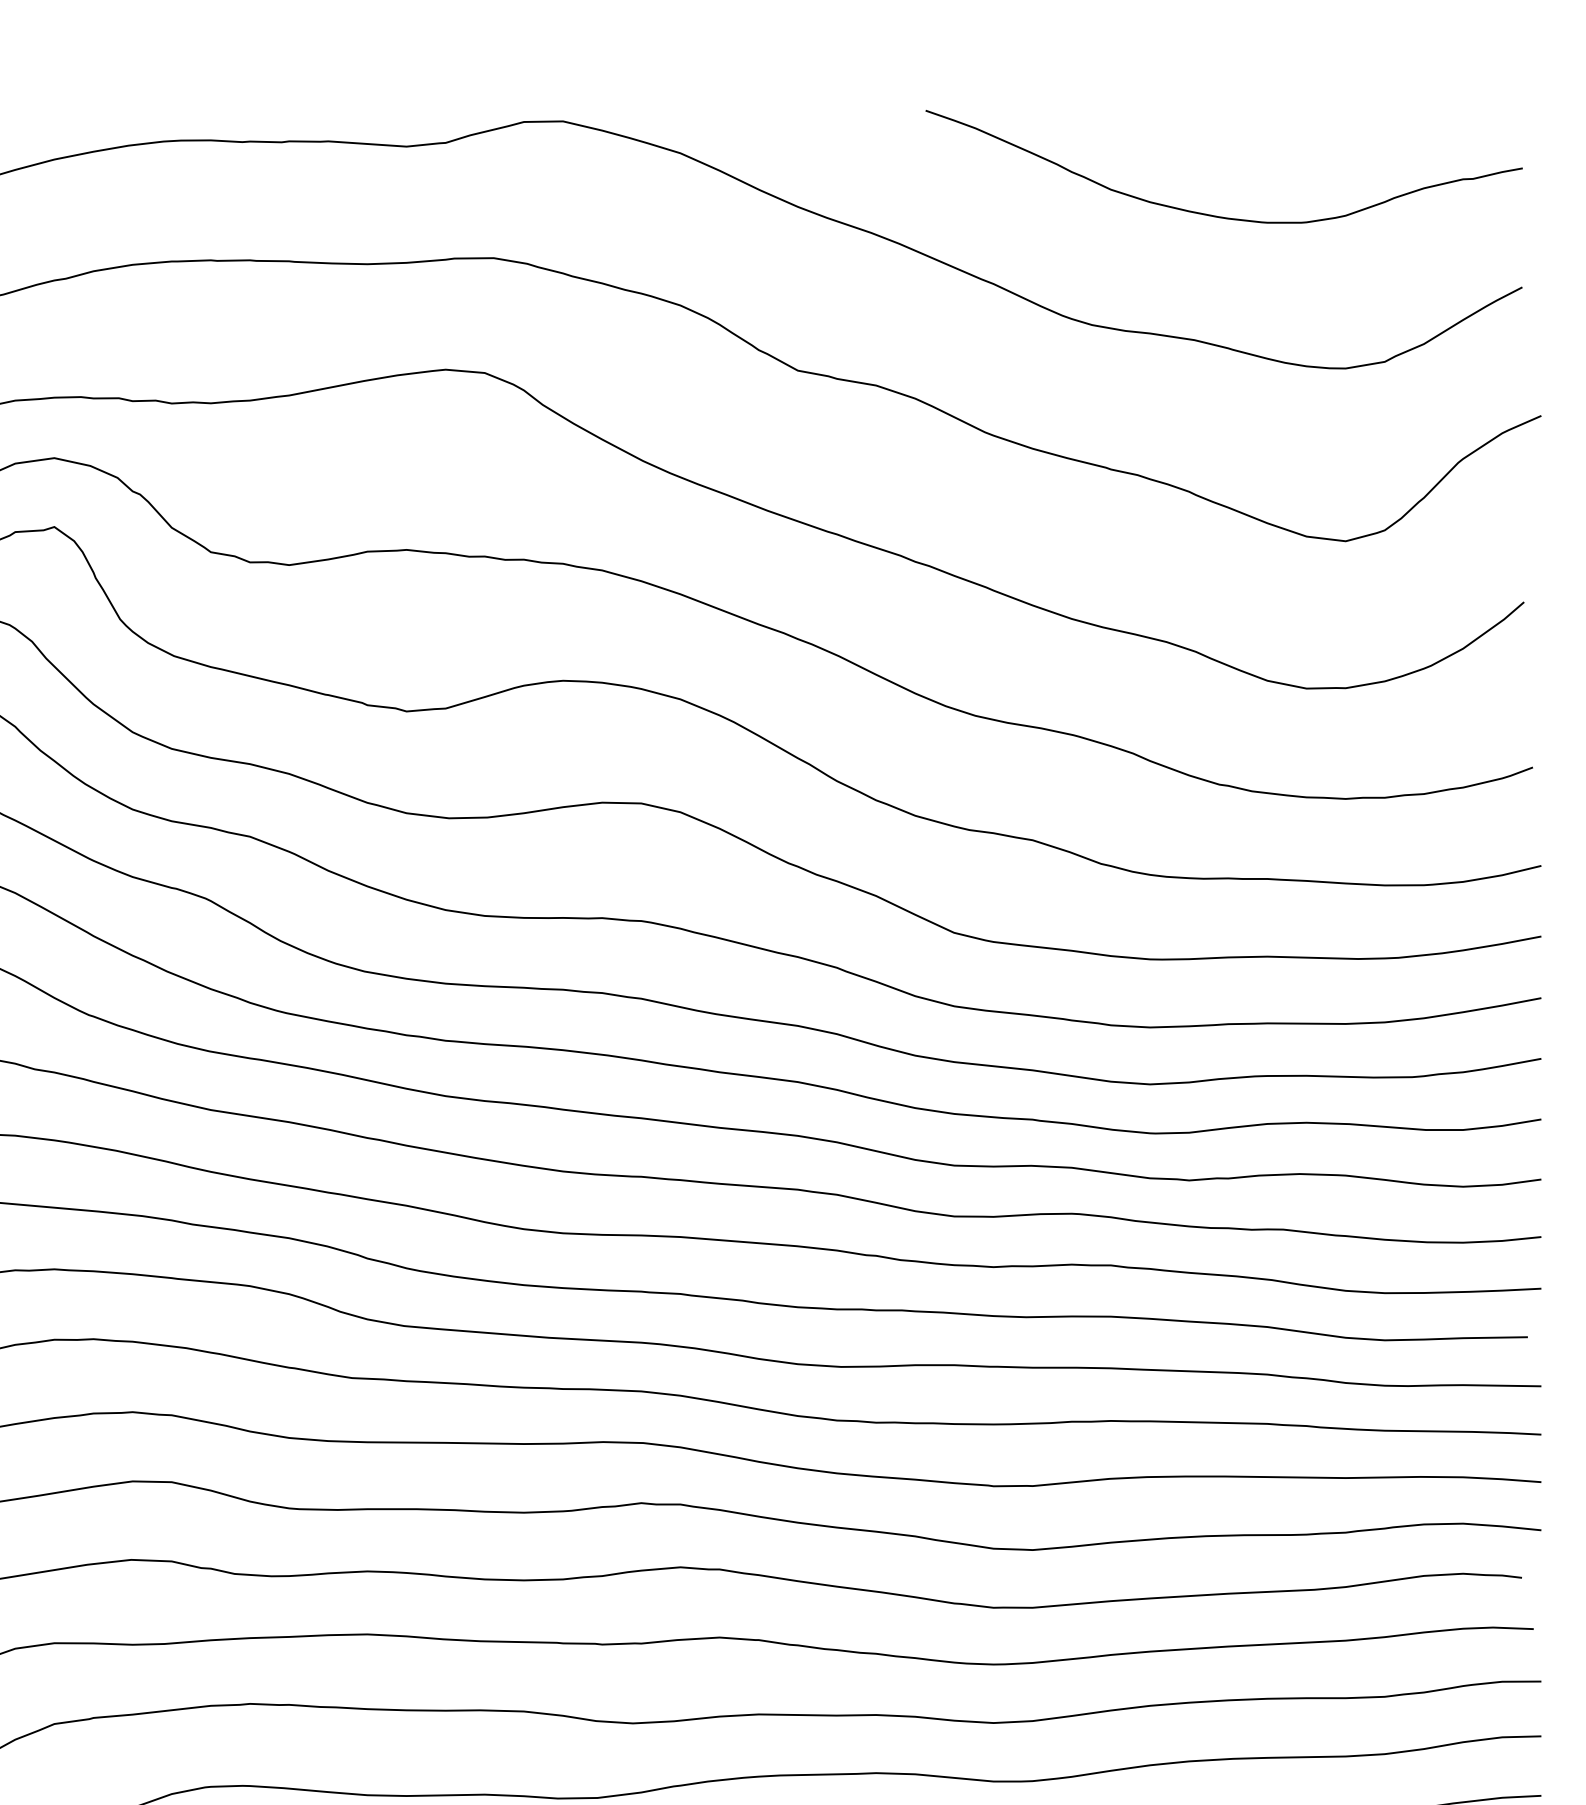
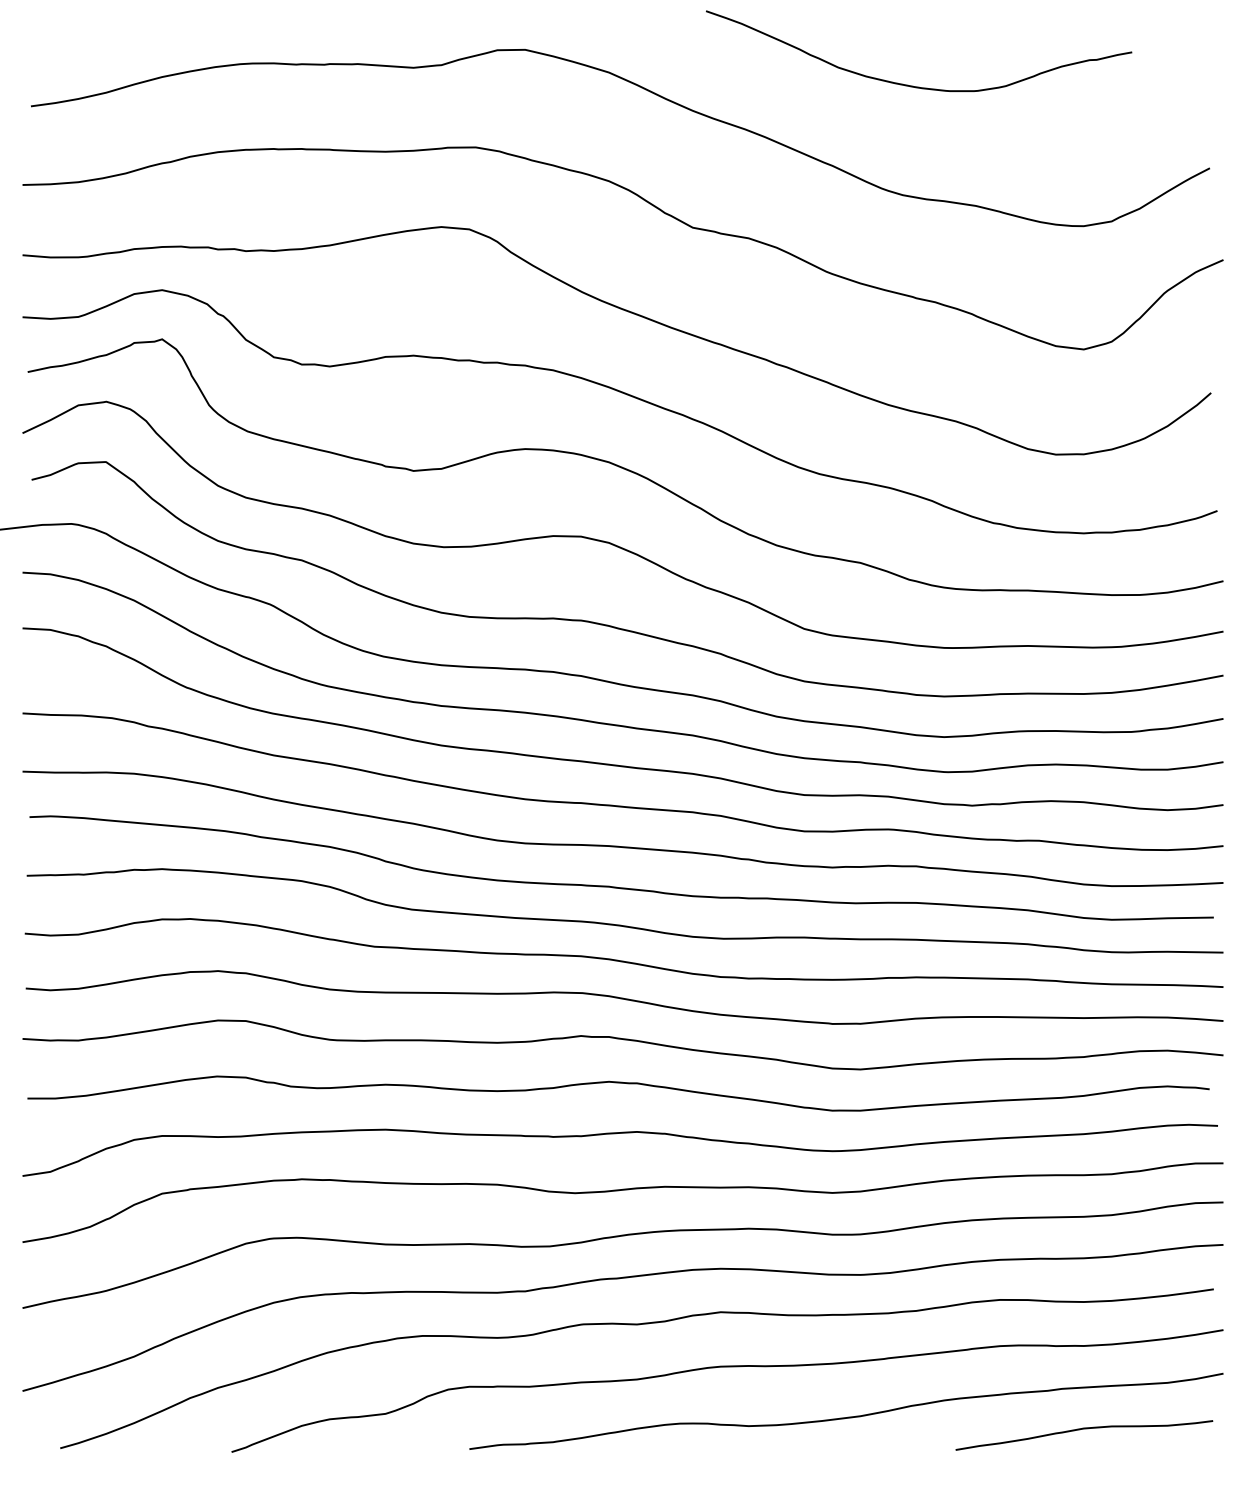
curve: (1216, 214) -> (913, 85), moved

